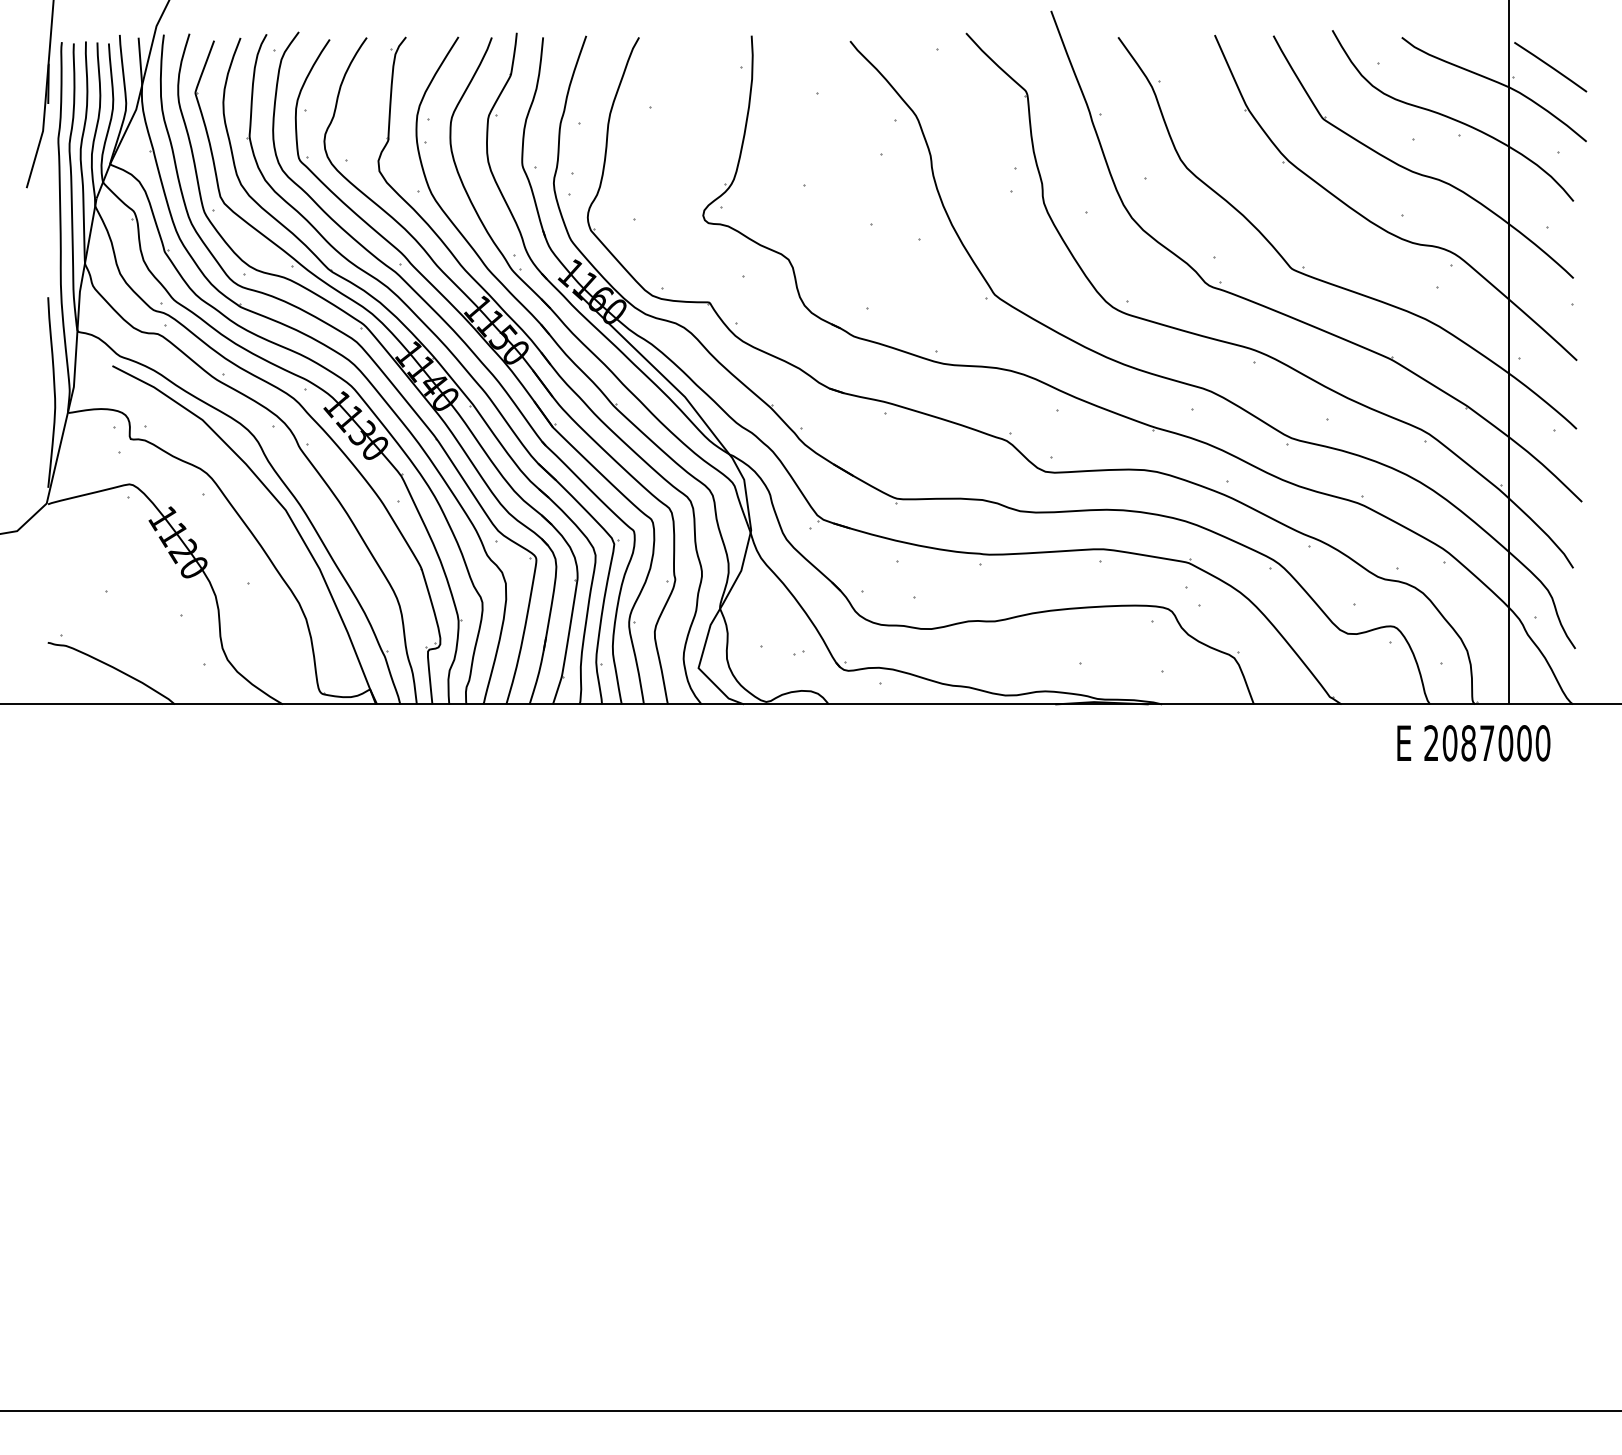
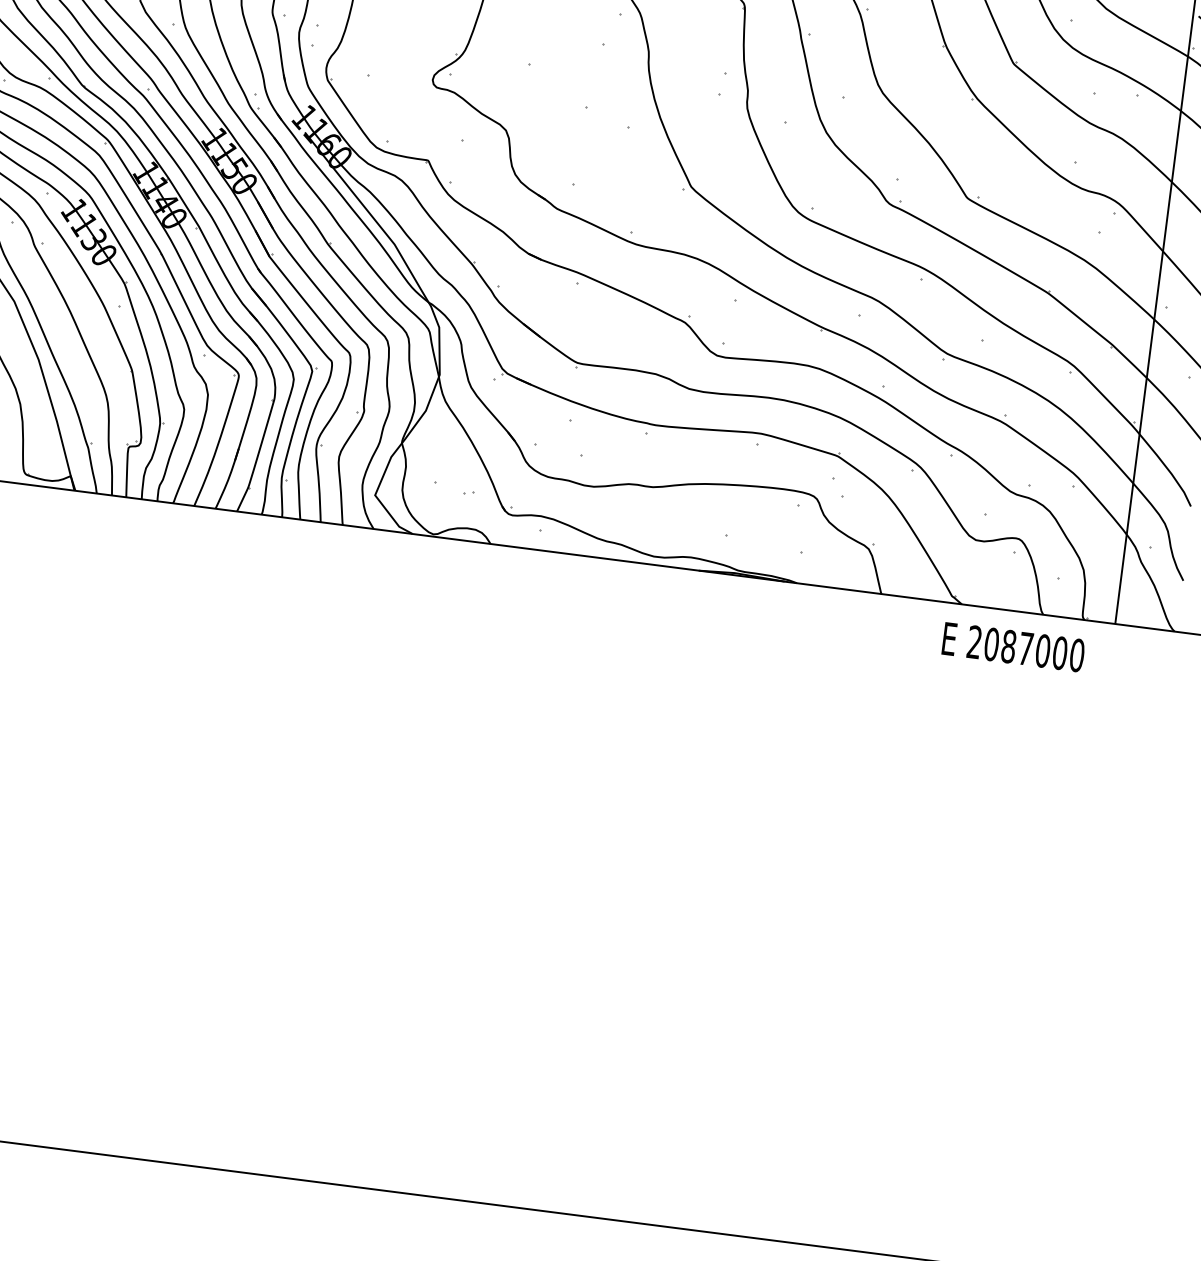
text: (1473, 743) -> (1013, 647), moved

